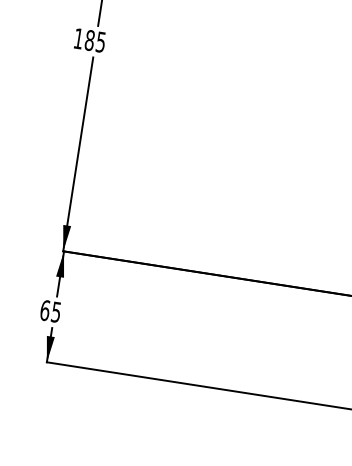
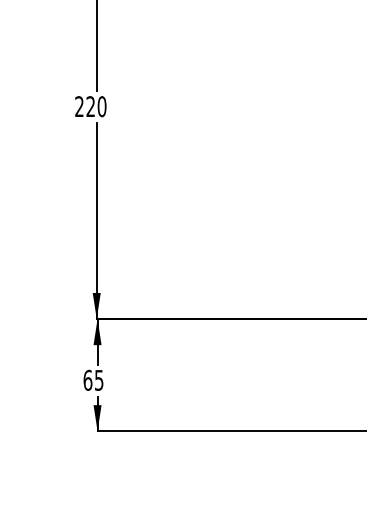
text: (89, 40) -> (90, 106), 185 -> 220

